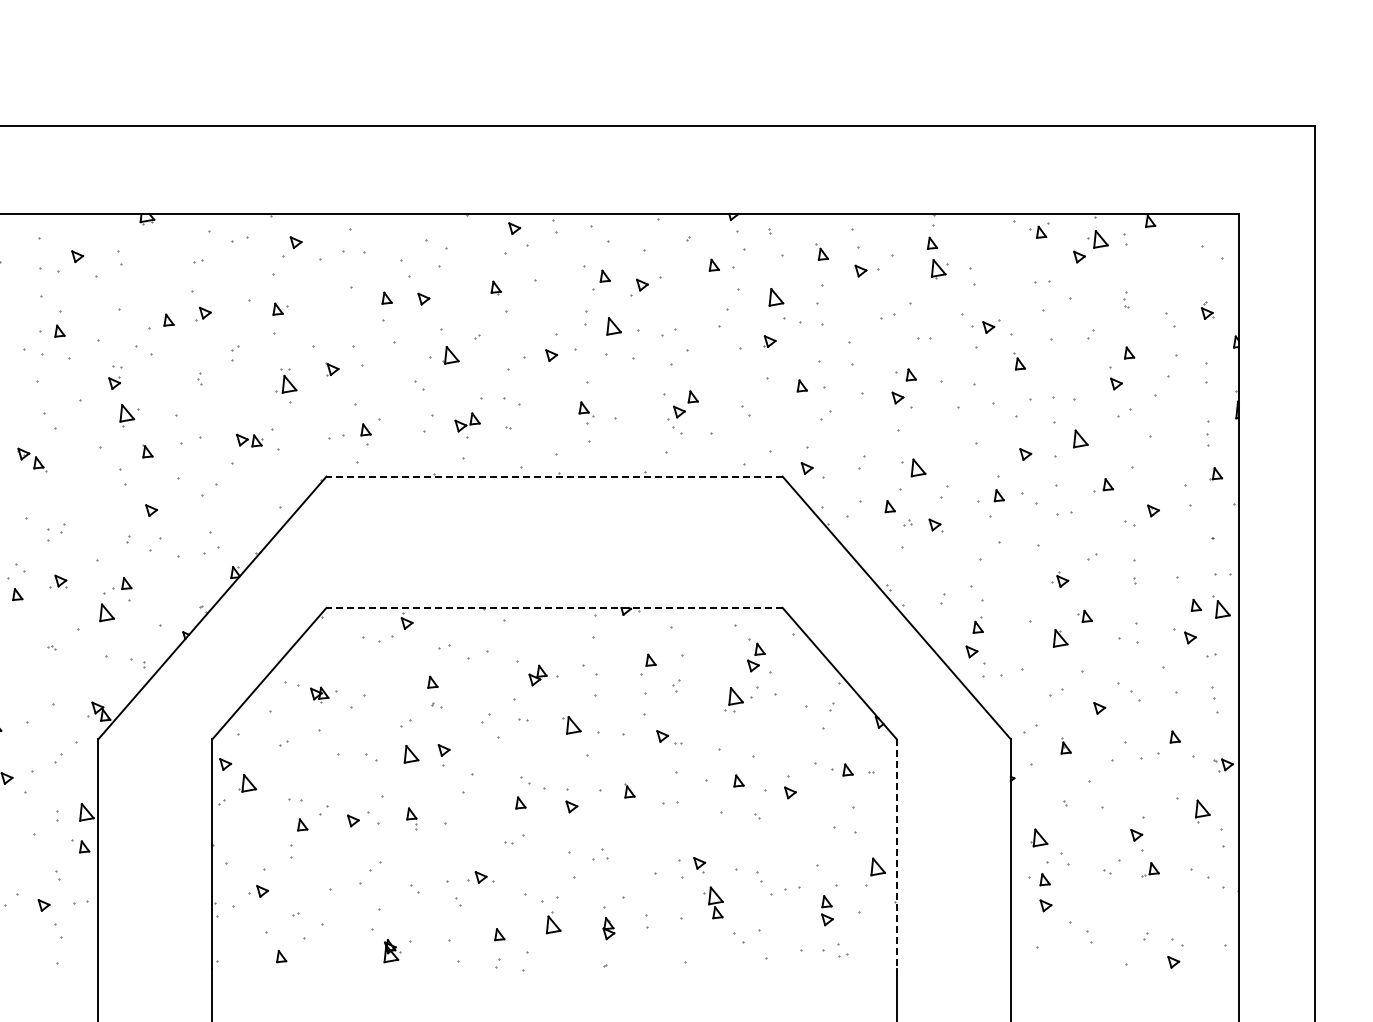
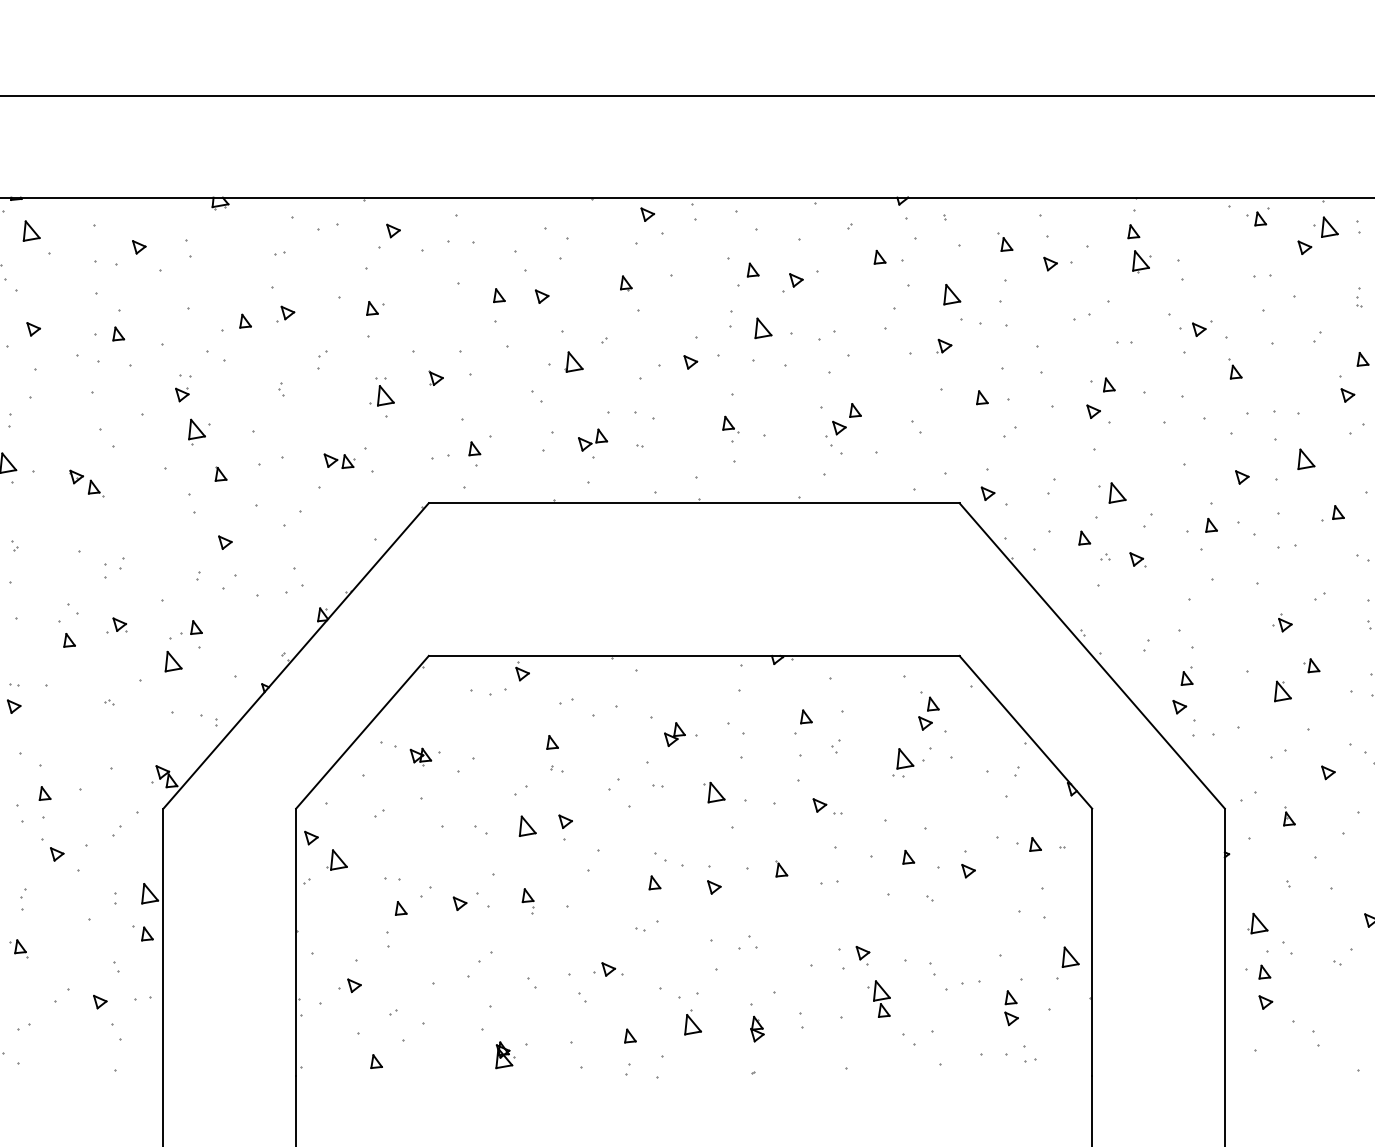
line: (554, 476) -> (694, 503), dashed -> solid
line: (554, 607) -> (694, 655), dashed -> solid
line: (896, 854) -> (1091, 942), dashed -> solid

